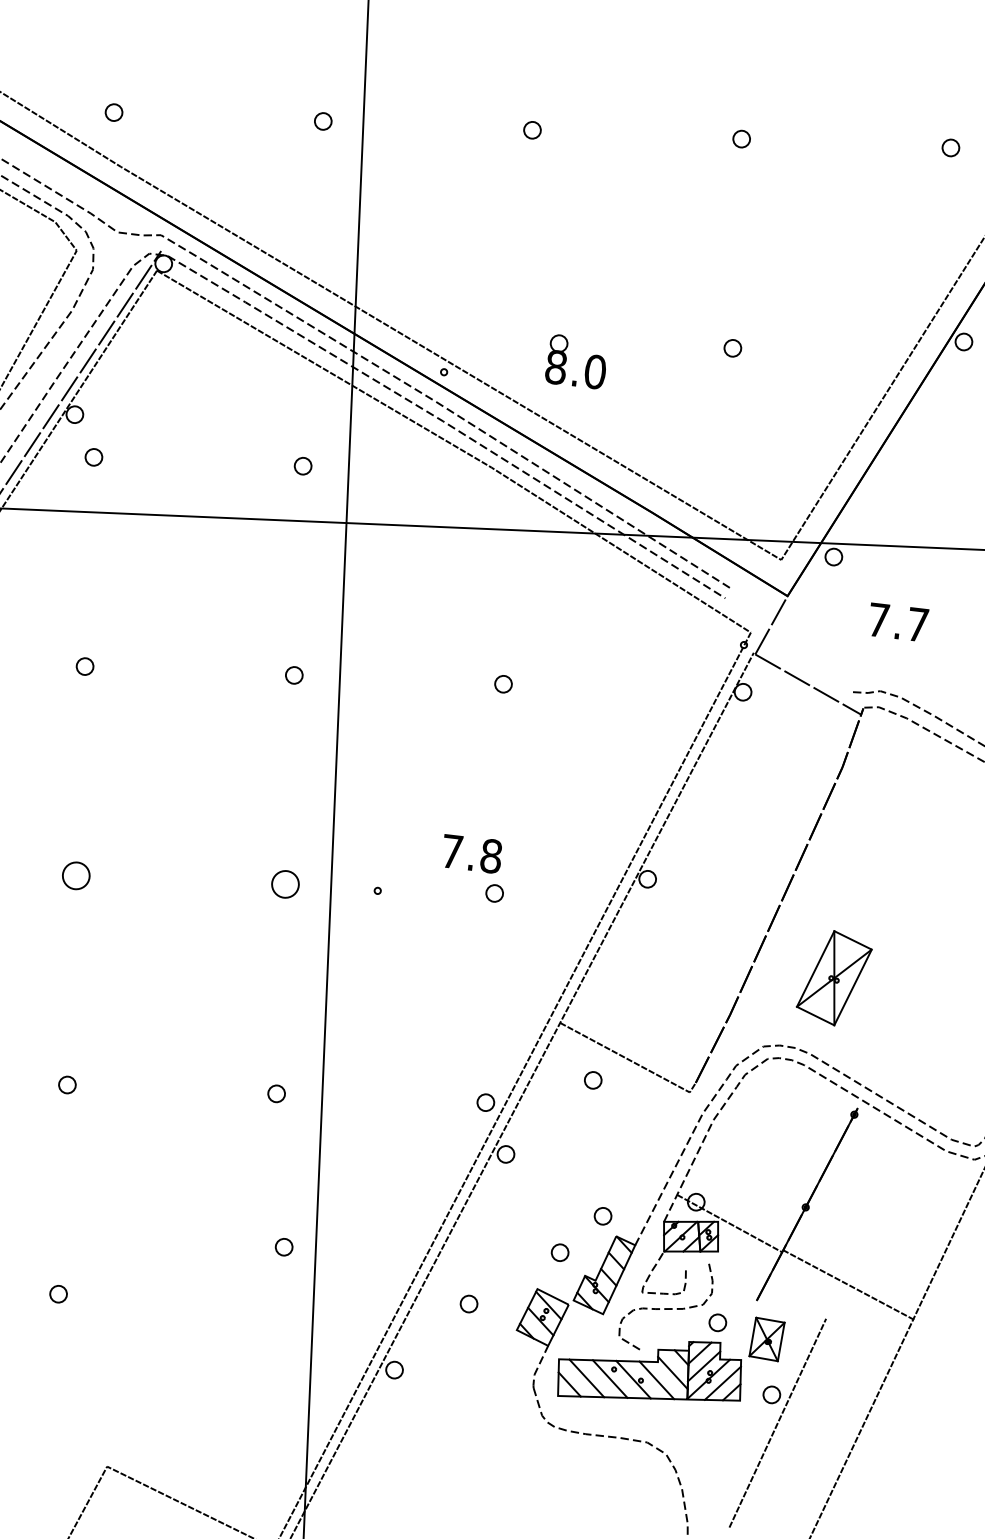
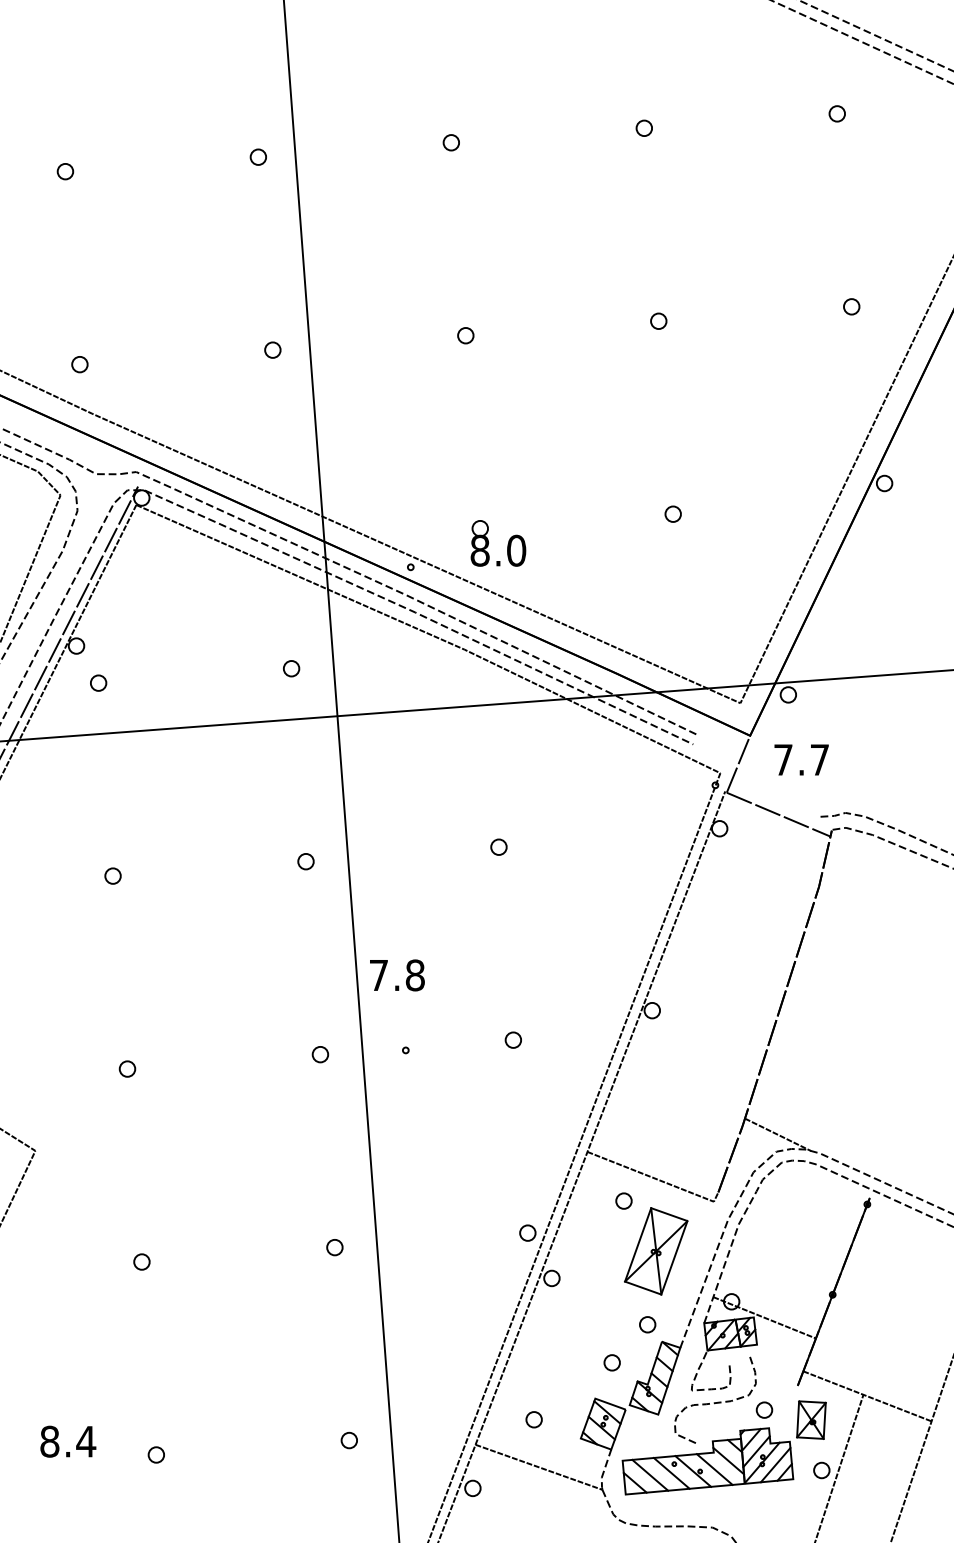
part: (586, 364) -> (507, 544), moved
text: (898, 621) -> (801, 759), moved
text: (472, 854) -> (397, 975), moved
part: (76, 875) -> (127, 1068), size x0.62
part: (285, 884) -> (320, 1054), size x0.62
part: (834, 978) -> (656, 1251), moved
line: (766, 1028) -> (777, 1134), added
part: (283, 1247) -> (348, 1440), moved
line: (848, 1285) -> (867, 1396), moved
line: (467, 1354) -> (538, 1466), added

